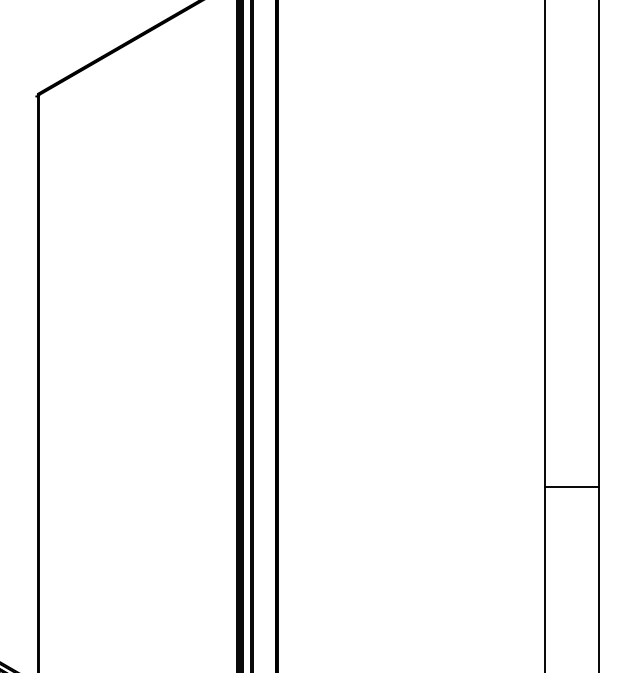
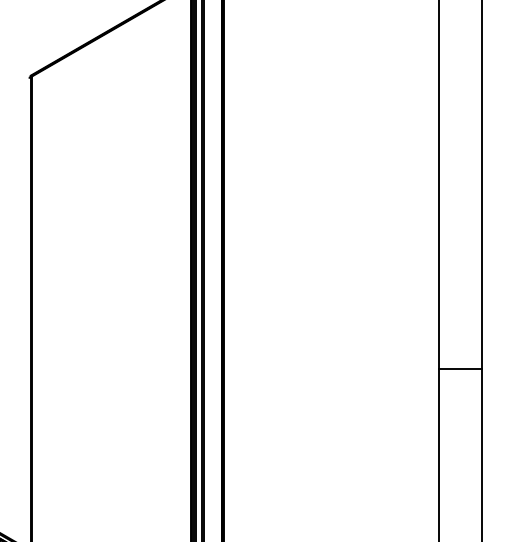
line: (571, 487) -> (460, 369), moved

